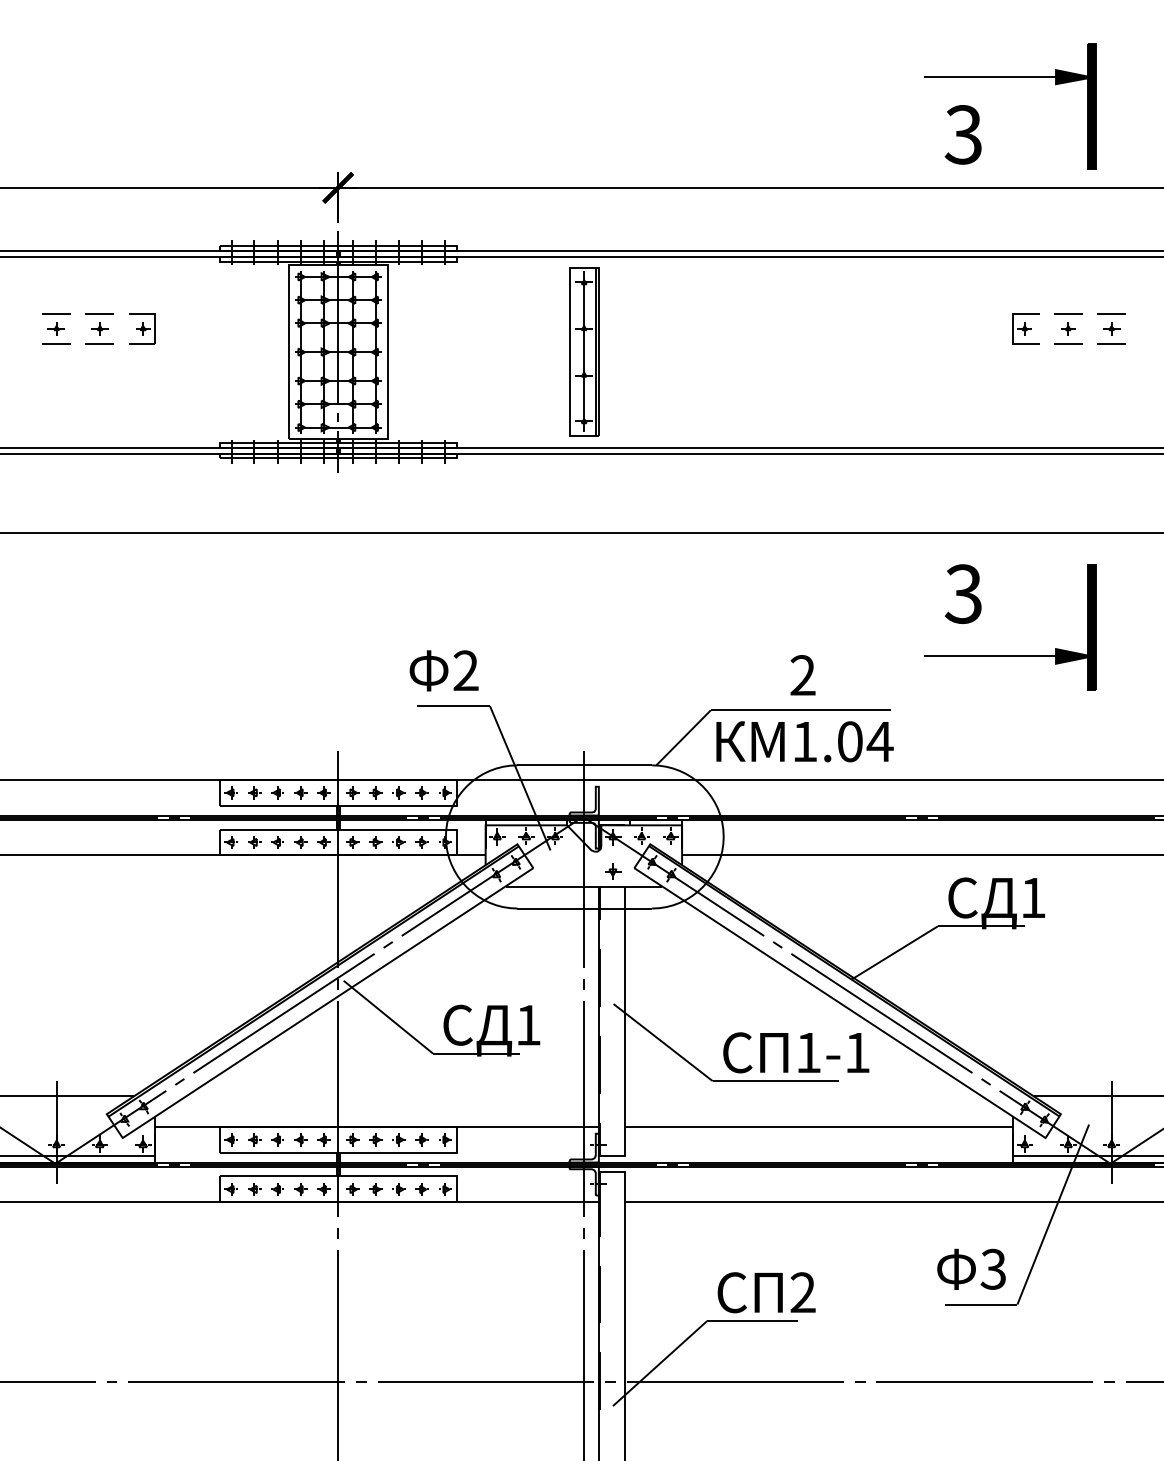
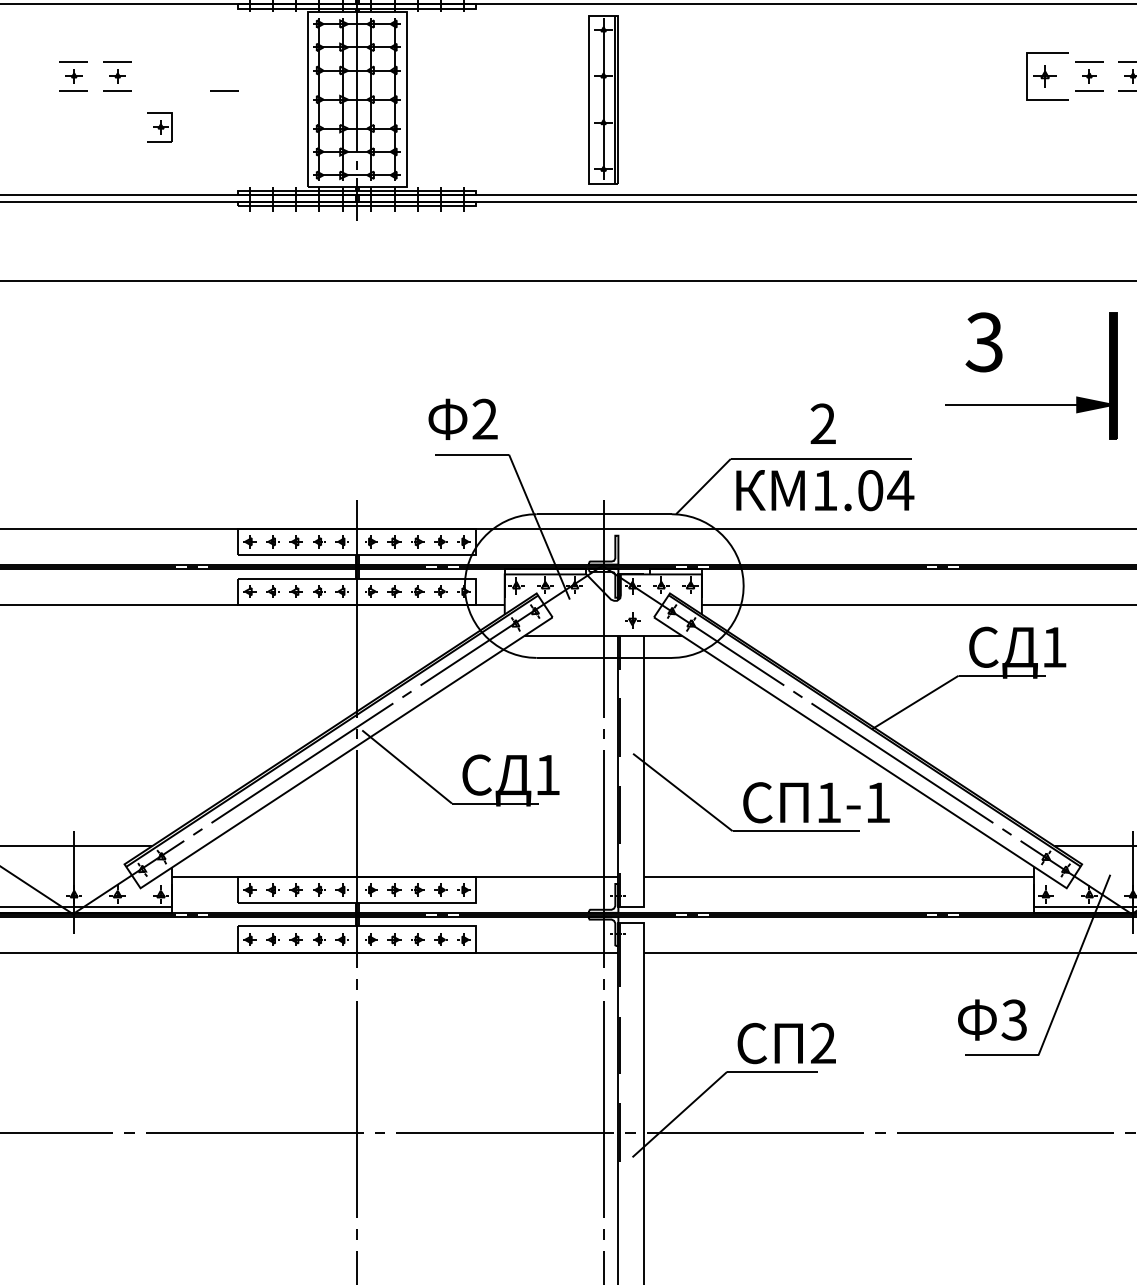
part: (142, 328) -> (160, 126), moved
part: (1025, 328) -> (1046, 75), size x1.6
line: (206, 343) -> (224, 90), added

